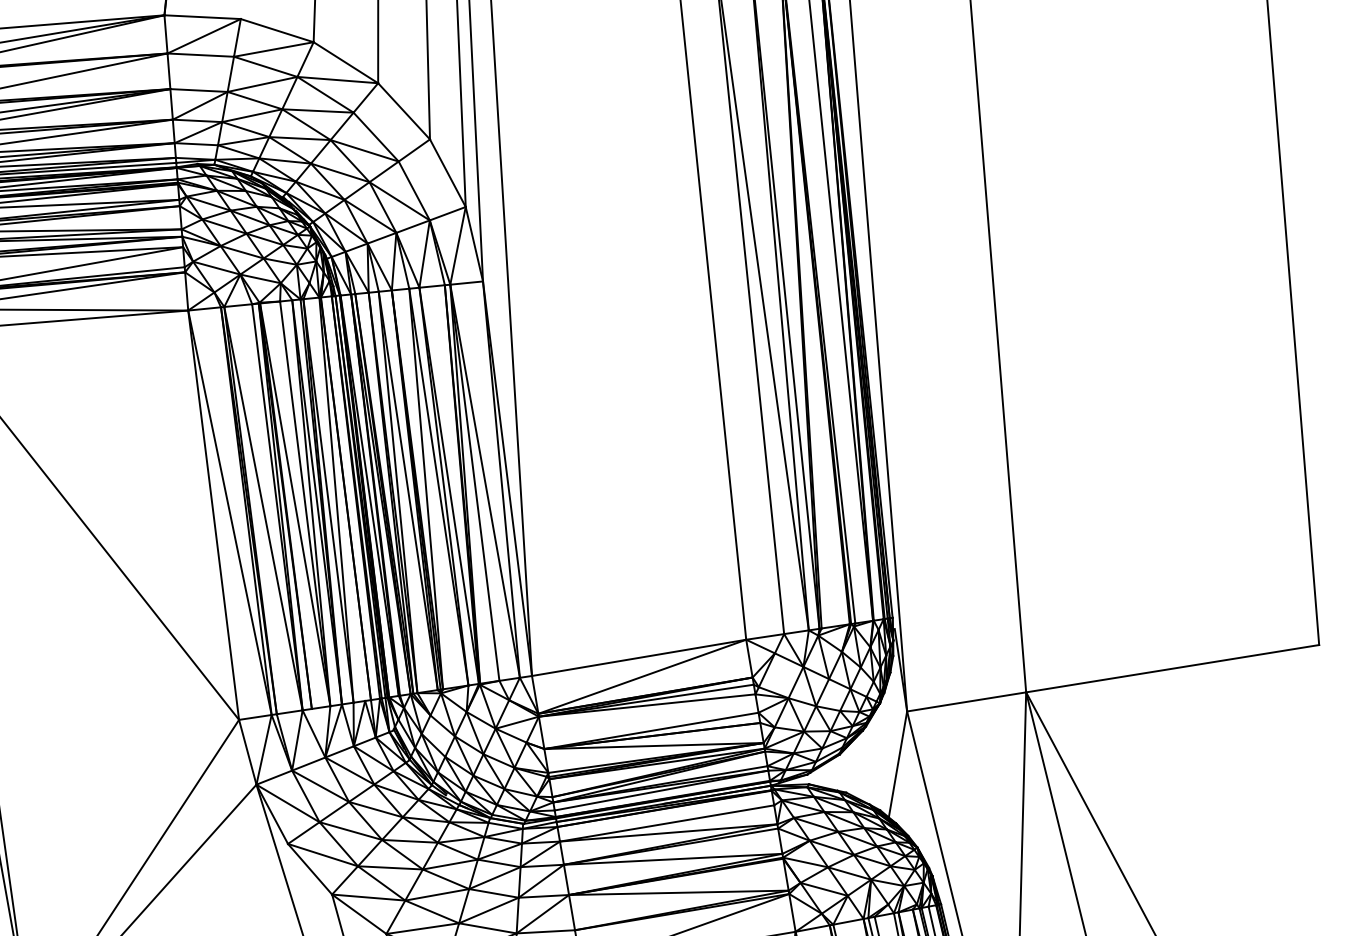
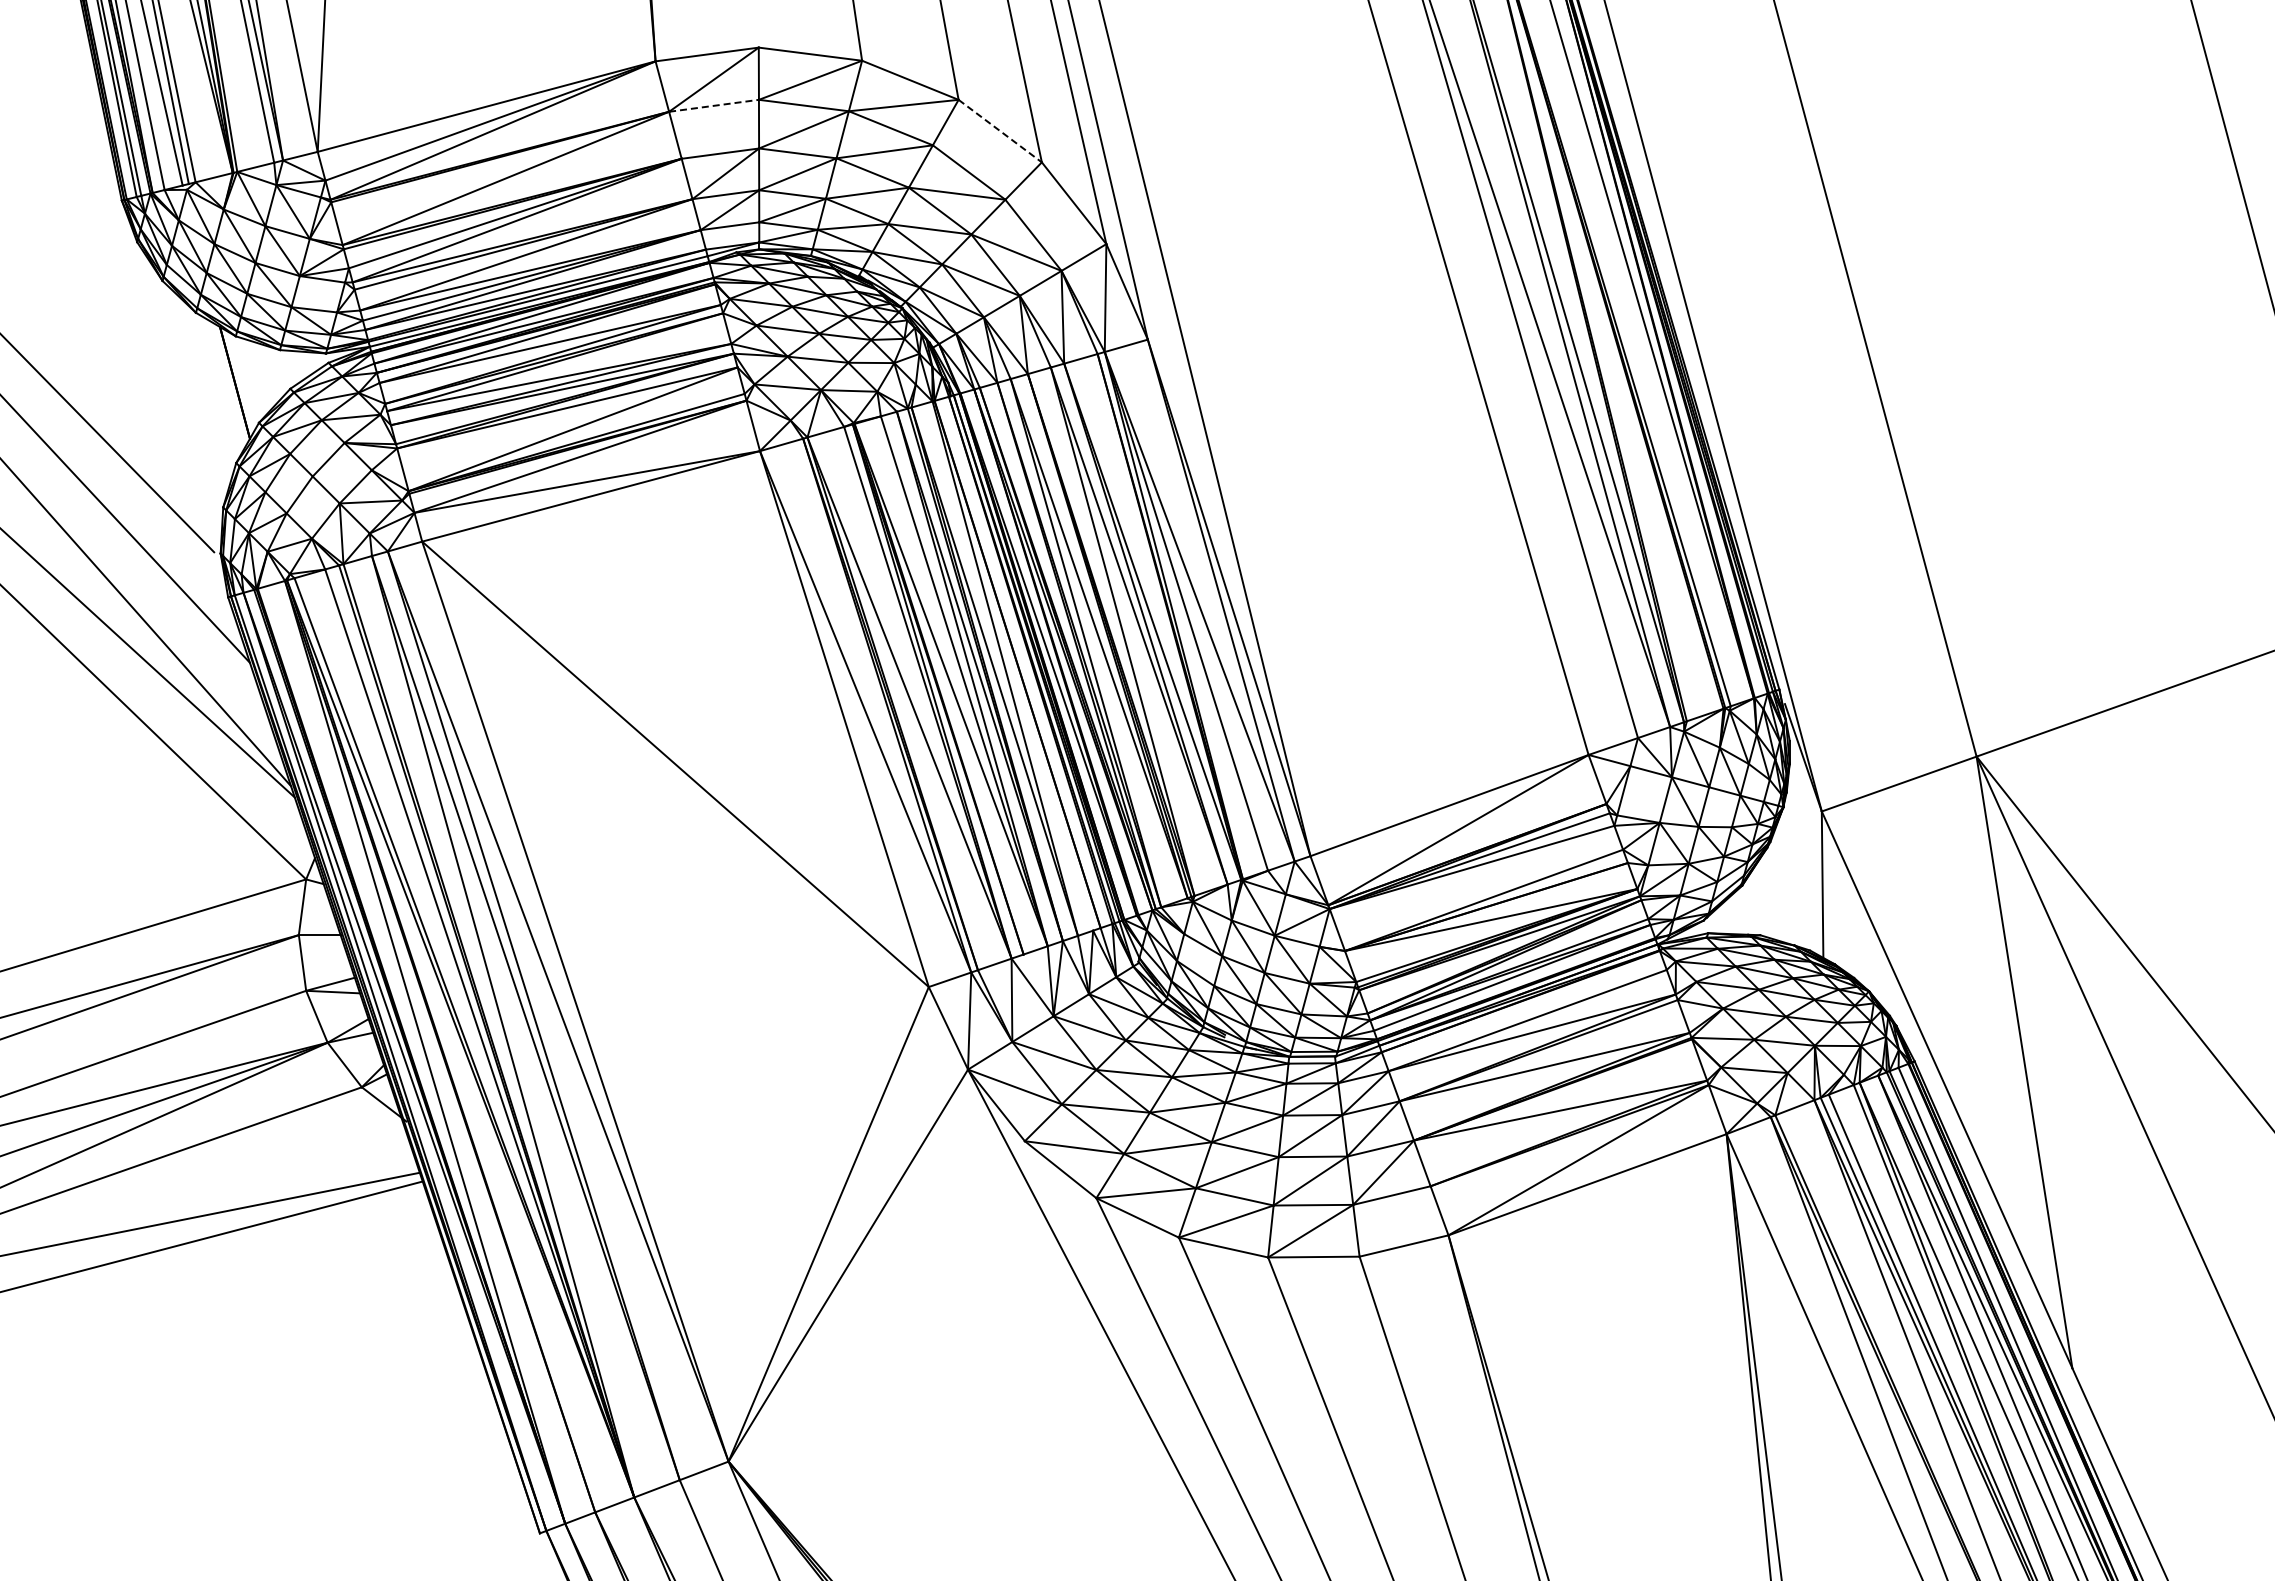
line: (201, 54) -> (714, 105), solid -> dashed
line: (404, 111) -> (1000, 131), solid -> dashed

